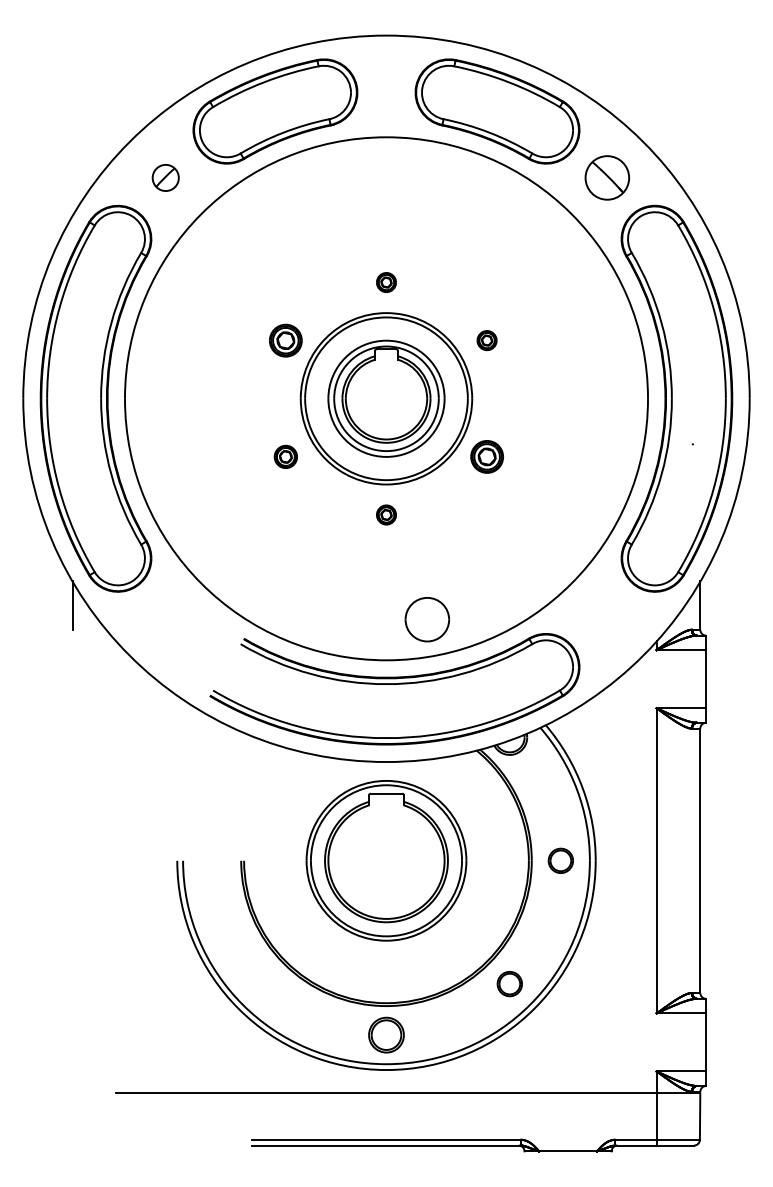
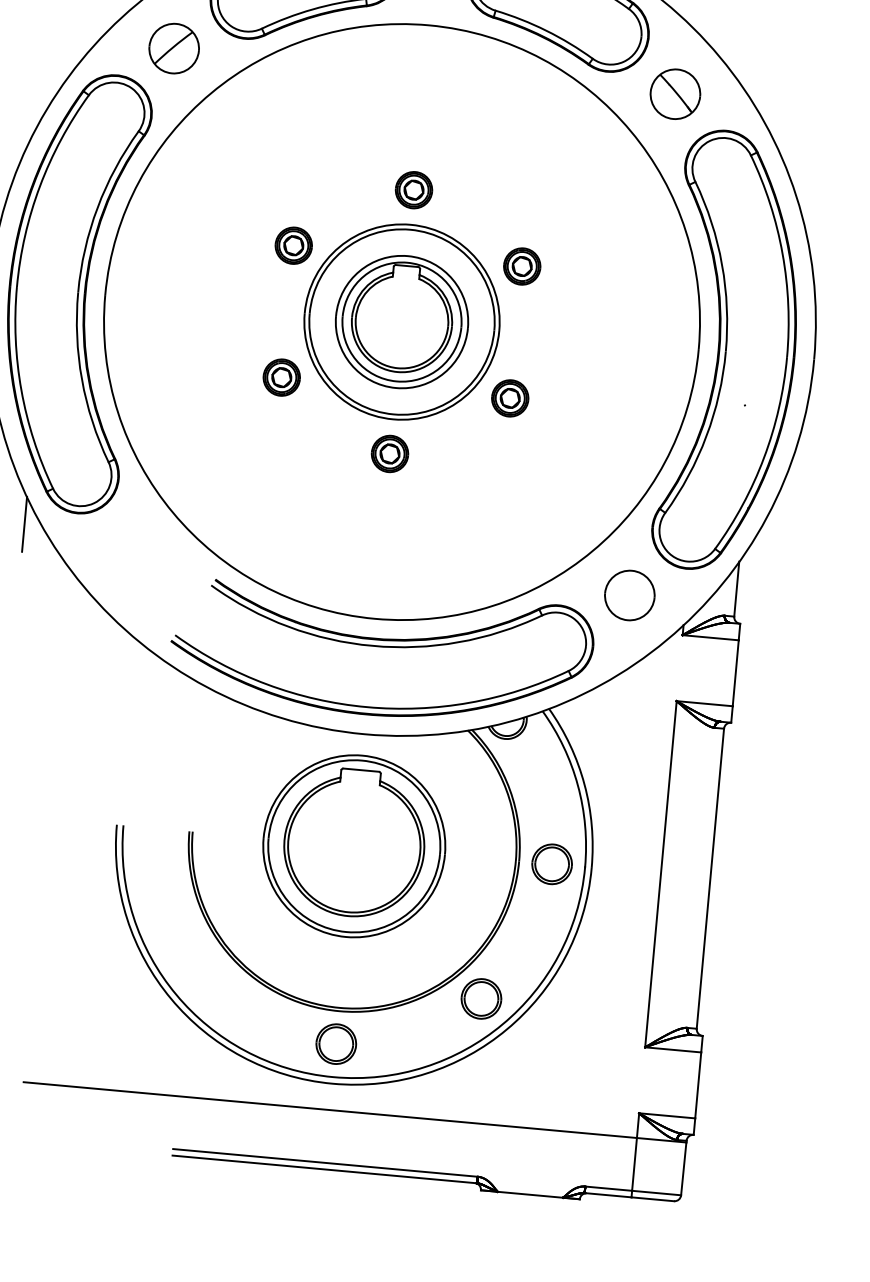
part: (165, 177) -> (174, 48), size x1.67
part: (386, 282) -> (414, 190), size x1.67
part: (486, 340) -> (521, 266), size x1.67
part: (285, 456) -> (281, 377), size x1.43
part: (386, 514) -> (390, 453), size x1.67
part: (426, 619) -> (628, 595), moved
part: (560, 860) -> (551, 863), size x1.43
part: (509, 983) -> (481, 998), size x1.43

